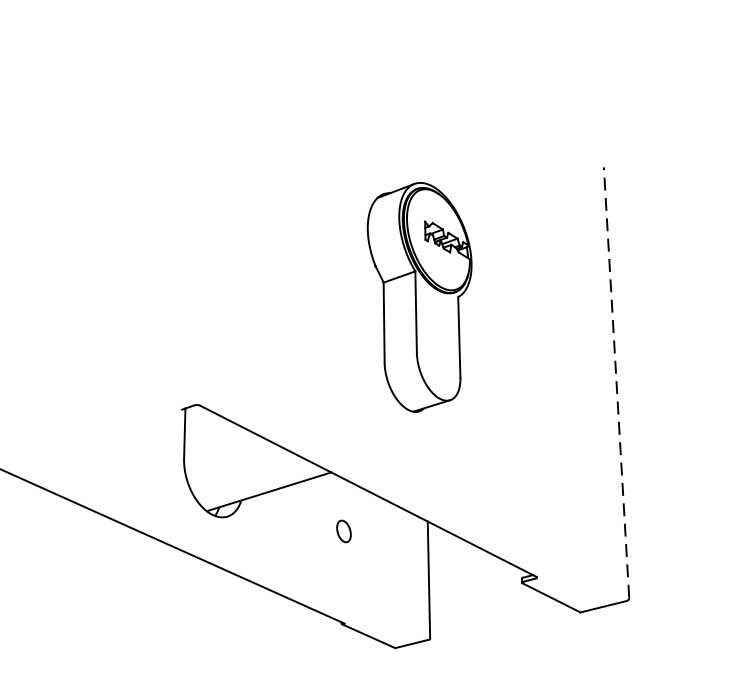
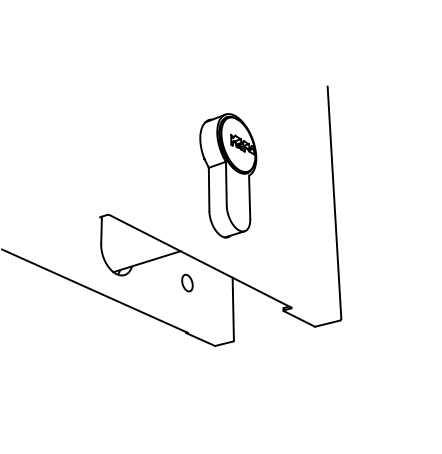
part: (420, 296) -> (228, 175), moved
line: (616, 382) -> (334, 202), dashed -> solid
part: (344, 530) -> (187, 282), size x1.43

